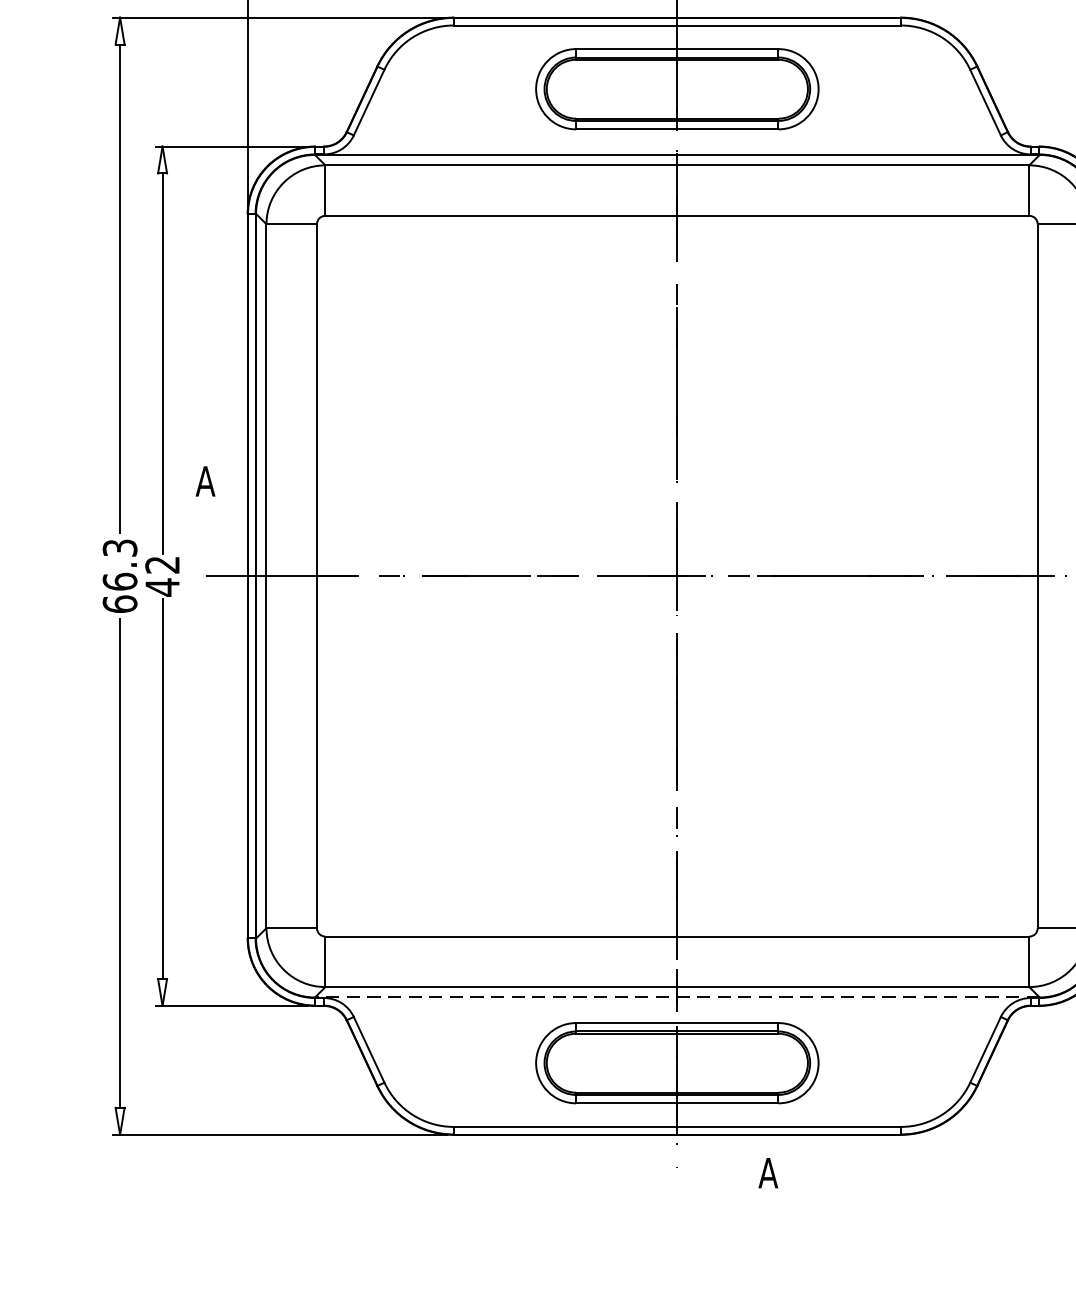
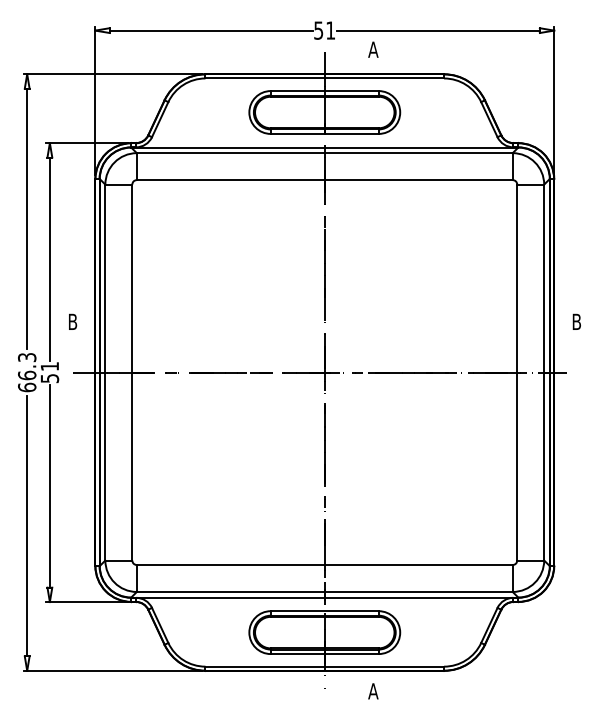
text: (204, 480) -> (72, 321), A -> B
text: (161, 576) -> (49, 372), 42 -> 51
line: (676, 997) -> (324, 597), dashed -> solid

